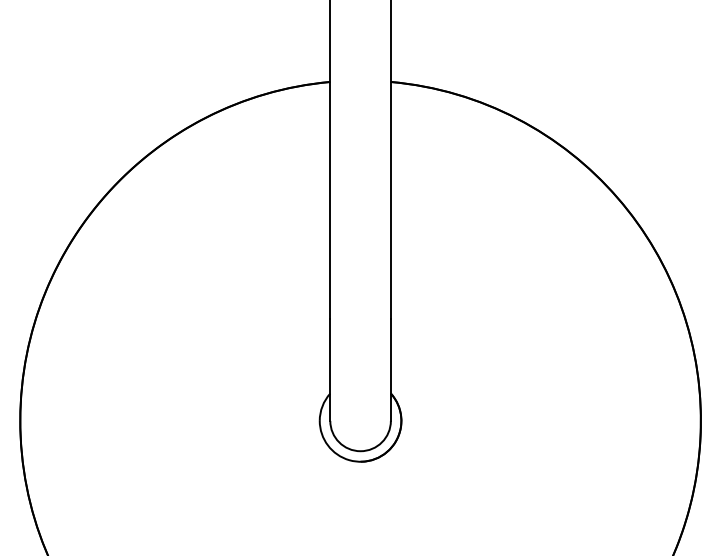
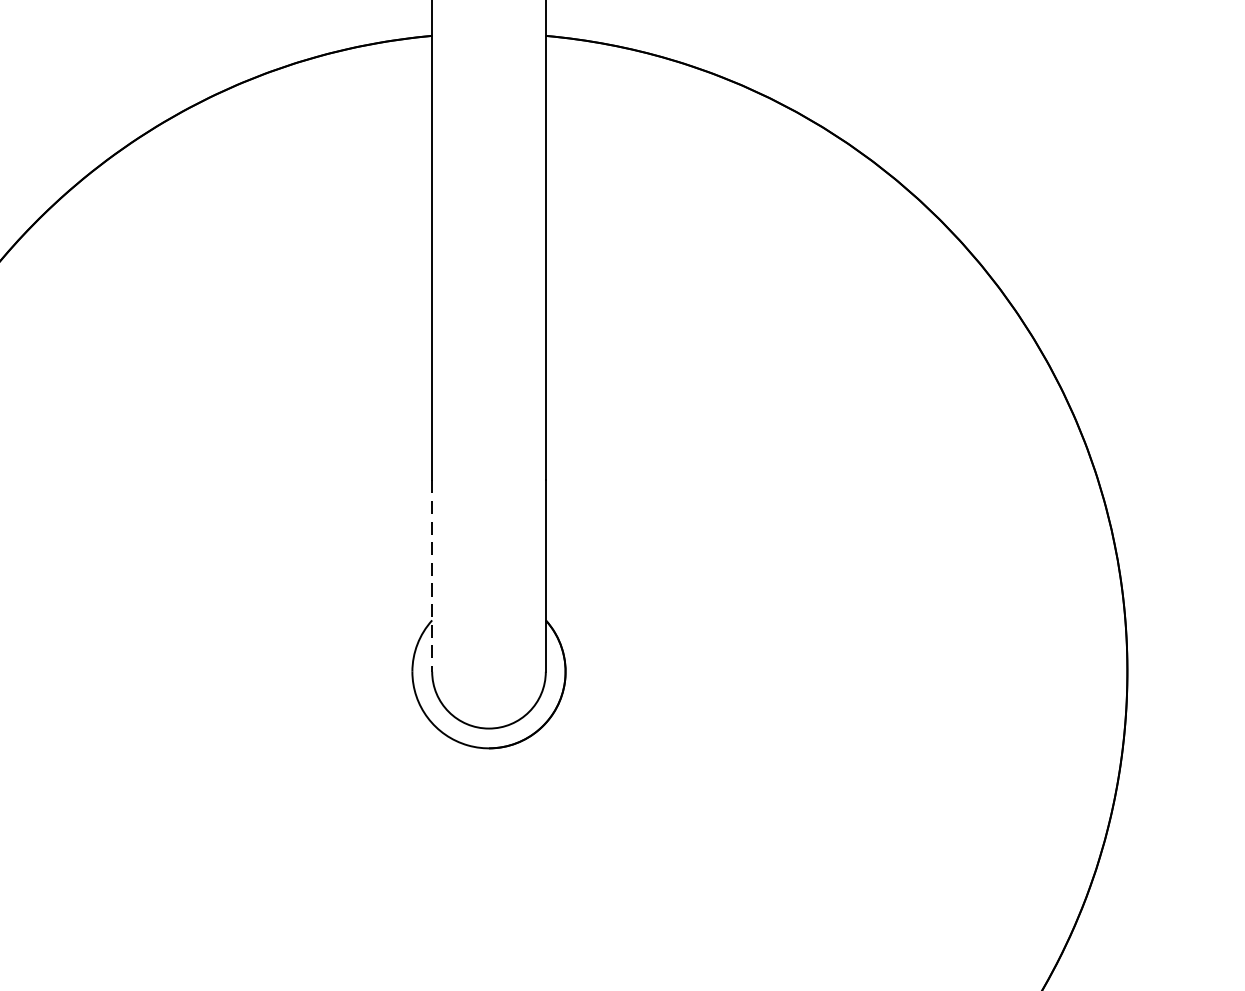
line: (330, 370) -> (432, 577), solid -> dashed

